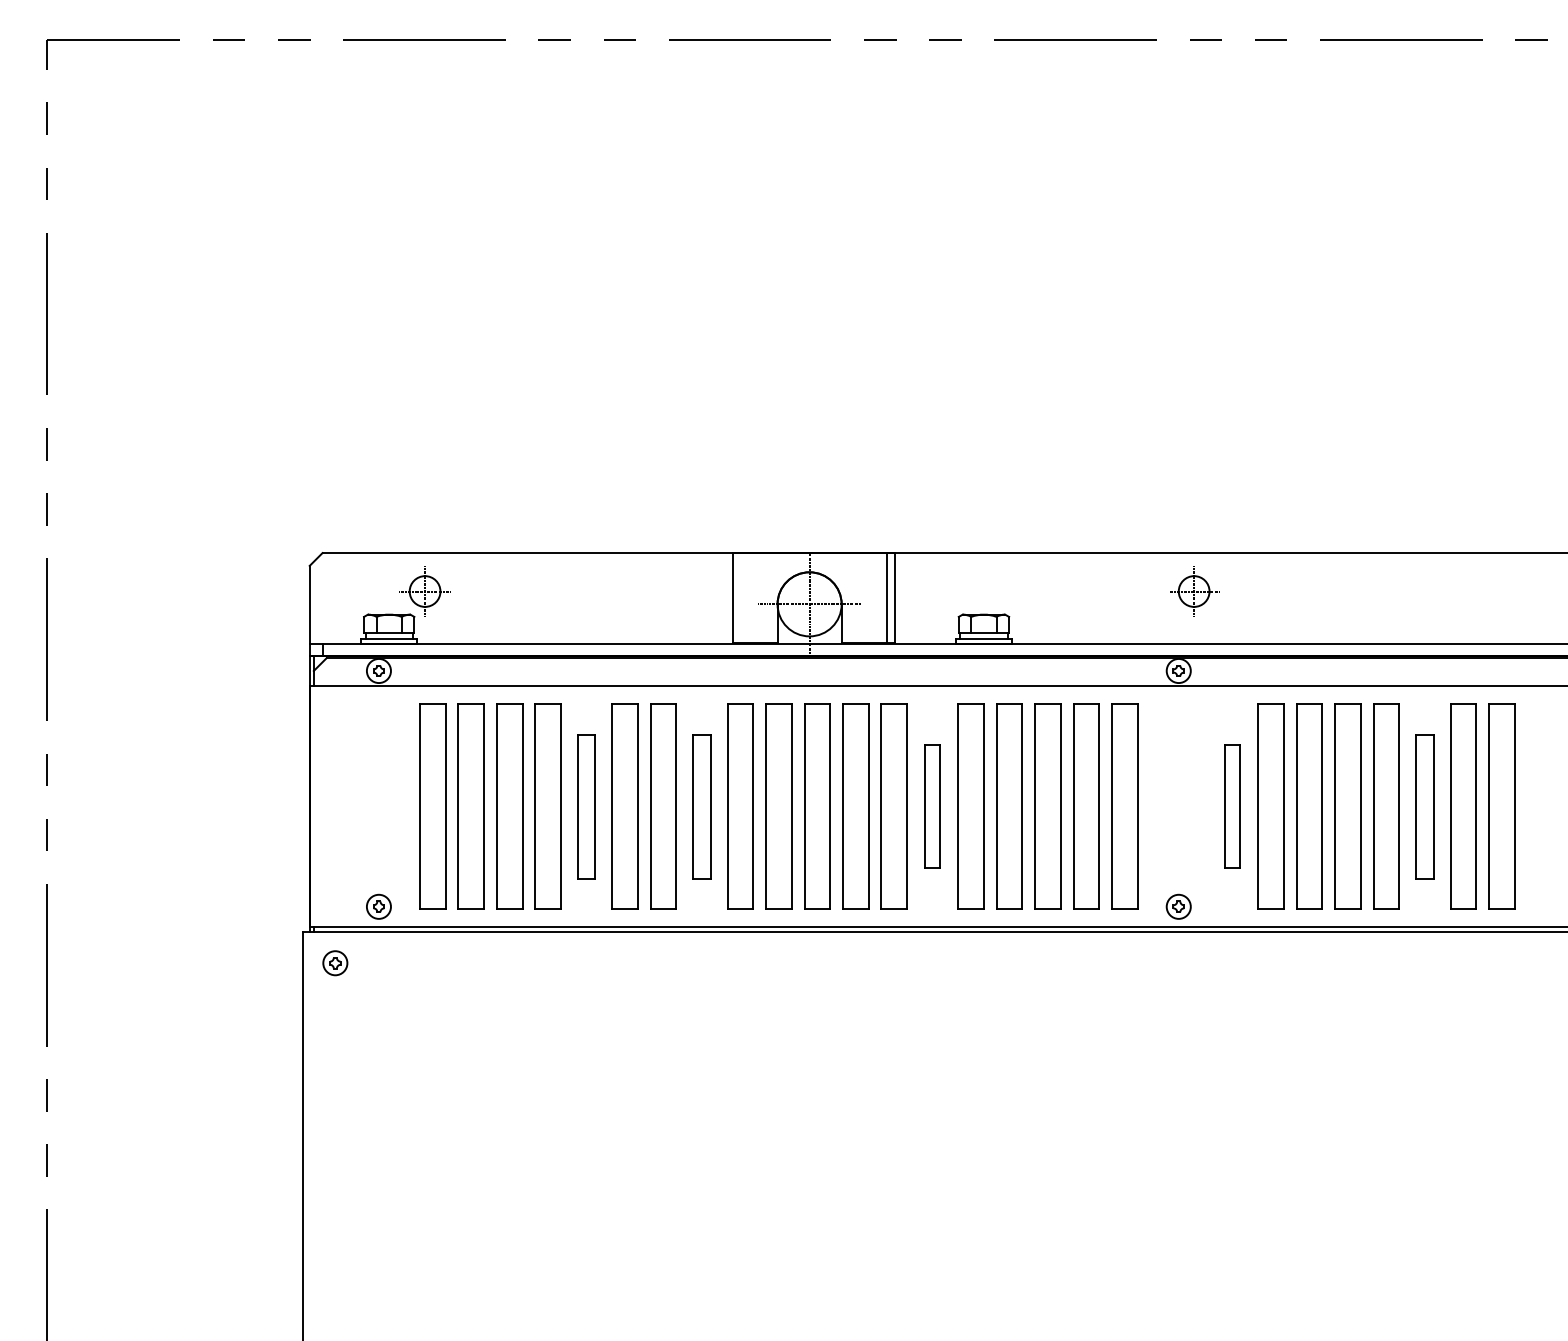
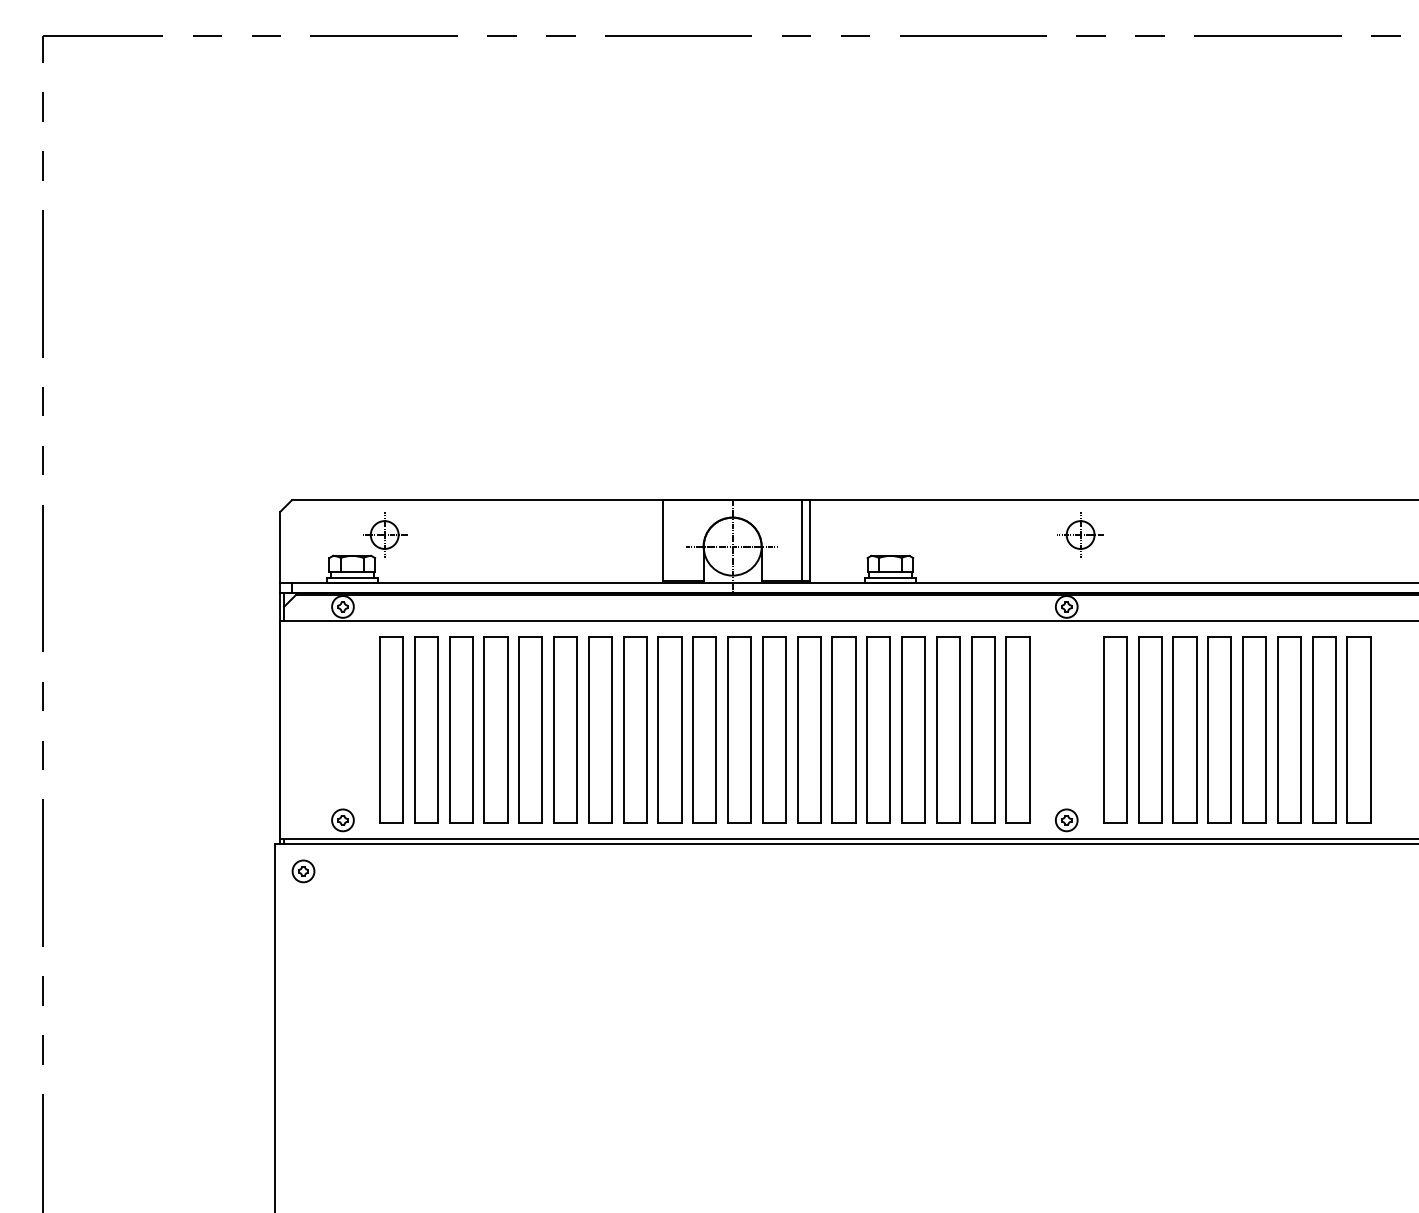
part: (586, 806) -> (530, 729), size x1.43
part: (702, 806) -> (635, 729), size x1.43
part: (932, 806) -> (843, 729), size x1.67
part: (1232, 806) -> (1115, 729), size x1.67
part: (1424, 806) -> (1289, 729), size x1.43

